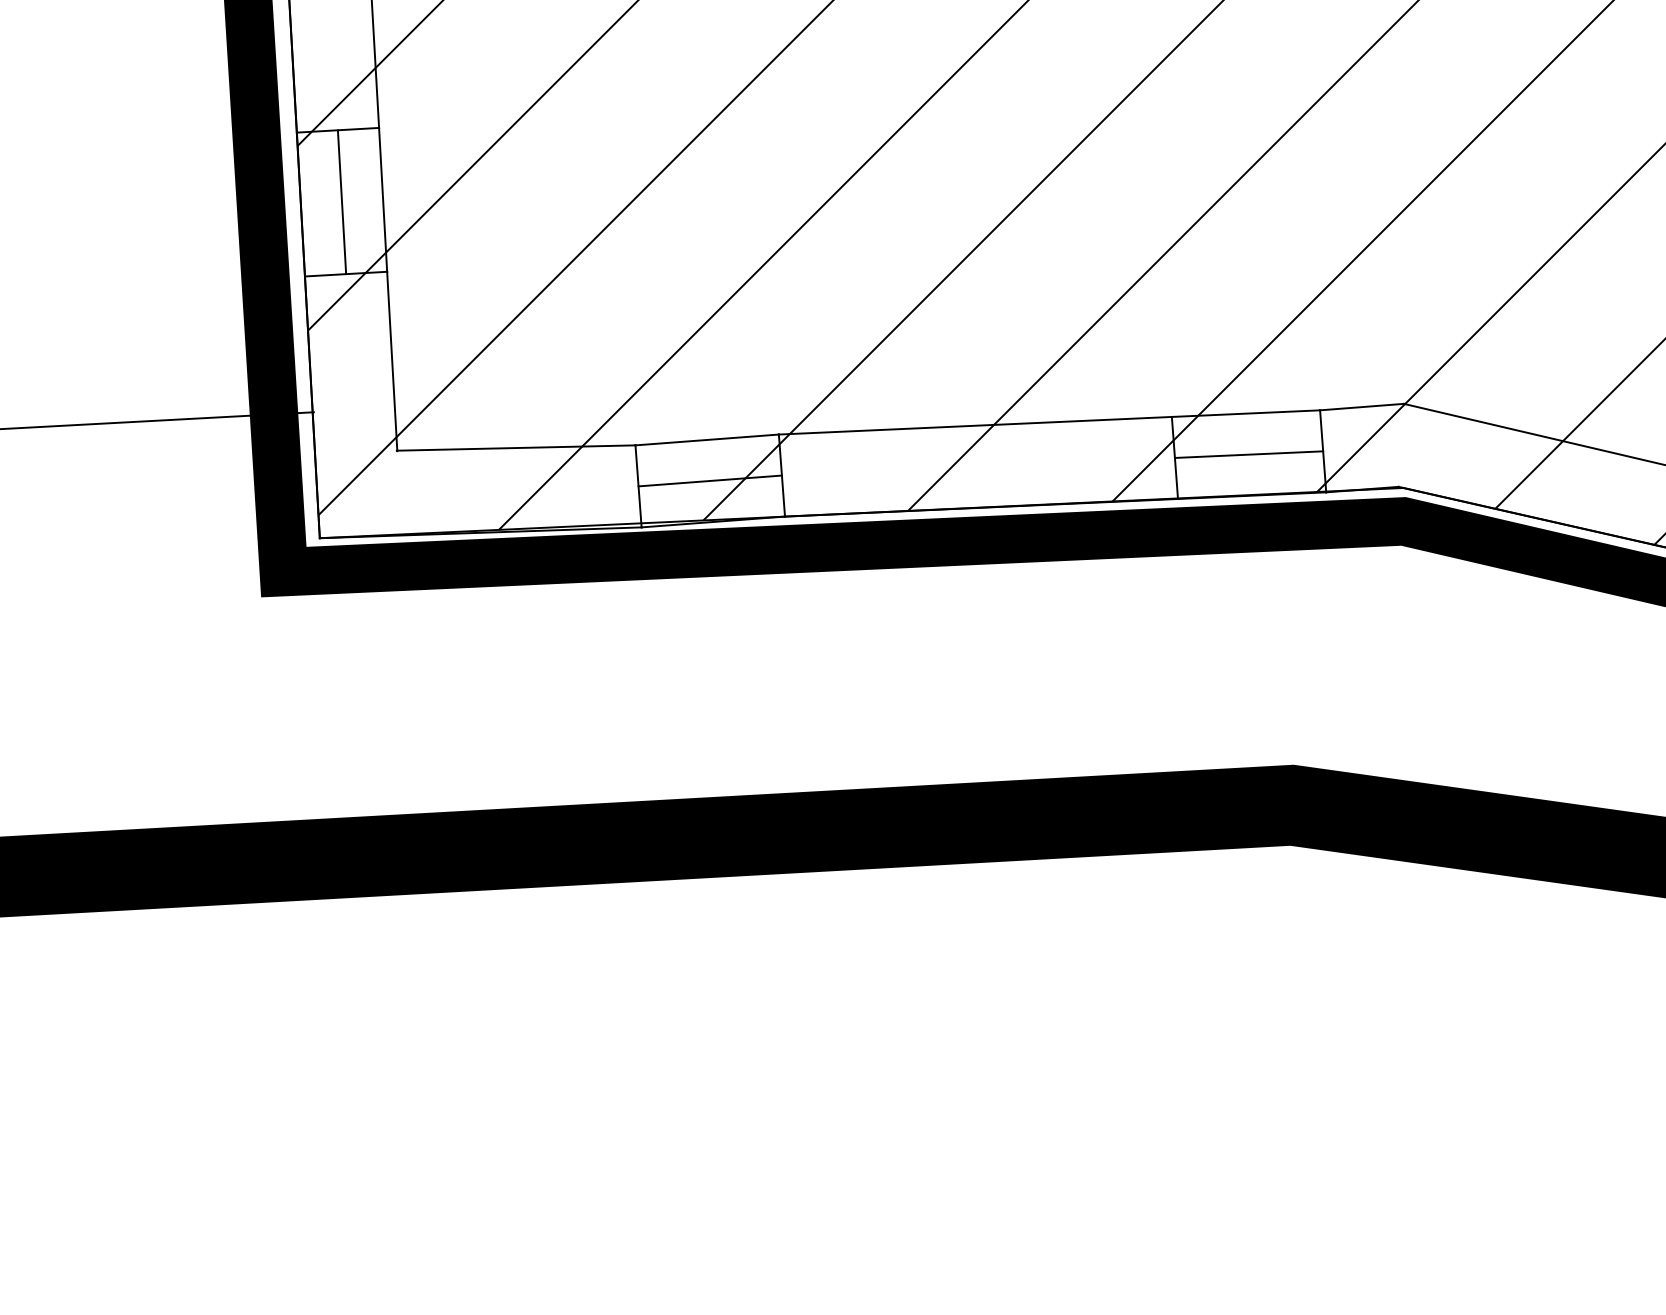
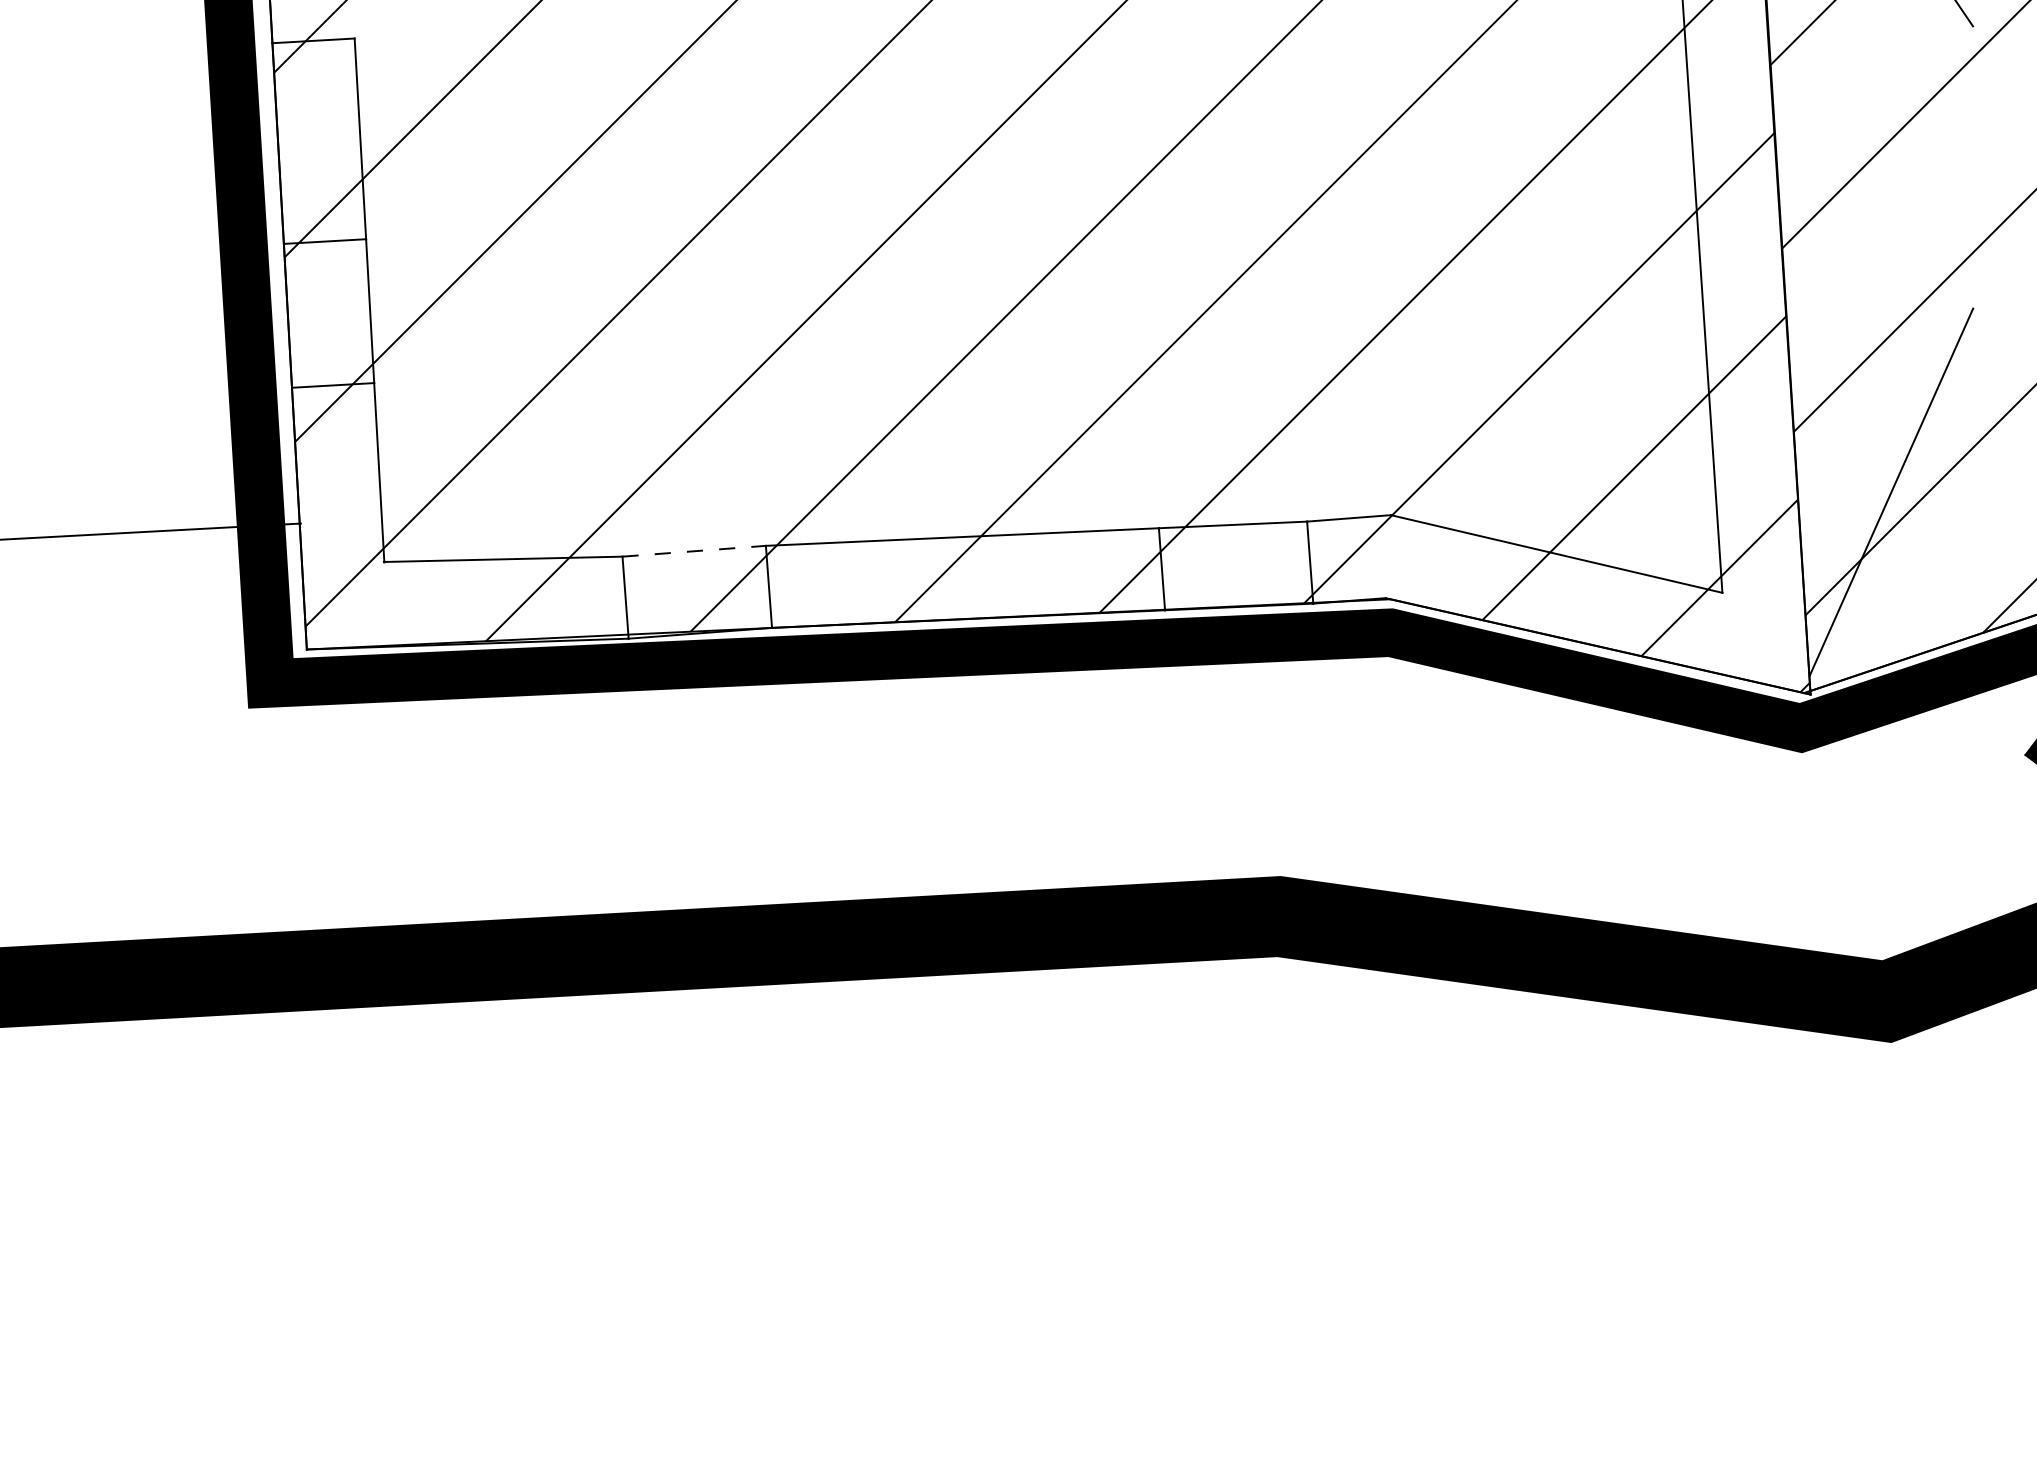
line: (341, 202) -> (328, 313), removed
line: (707, 440) -> (694, 551), solid -> dashed
line: (1248, 454) -> (1235, 565), removed
line: (709, 480) -> (696, 591), removed

